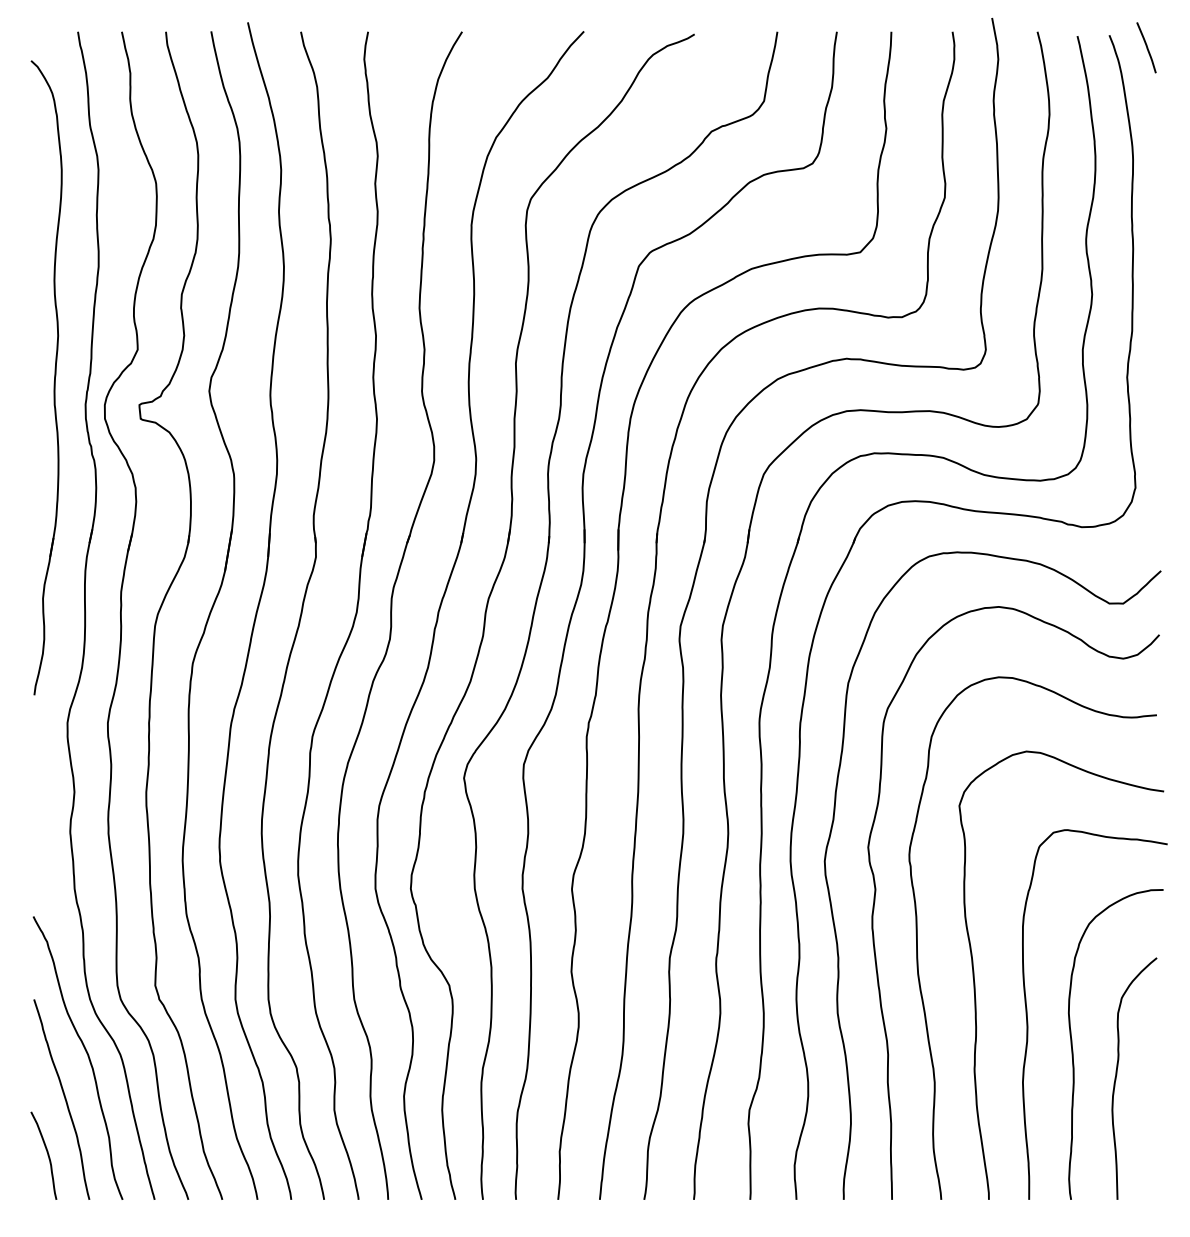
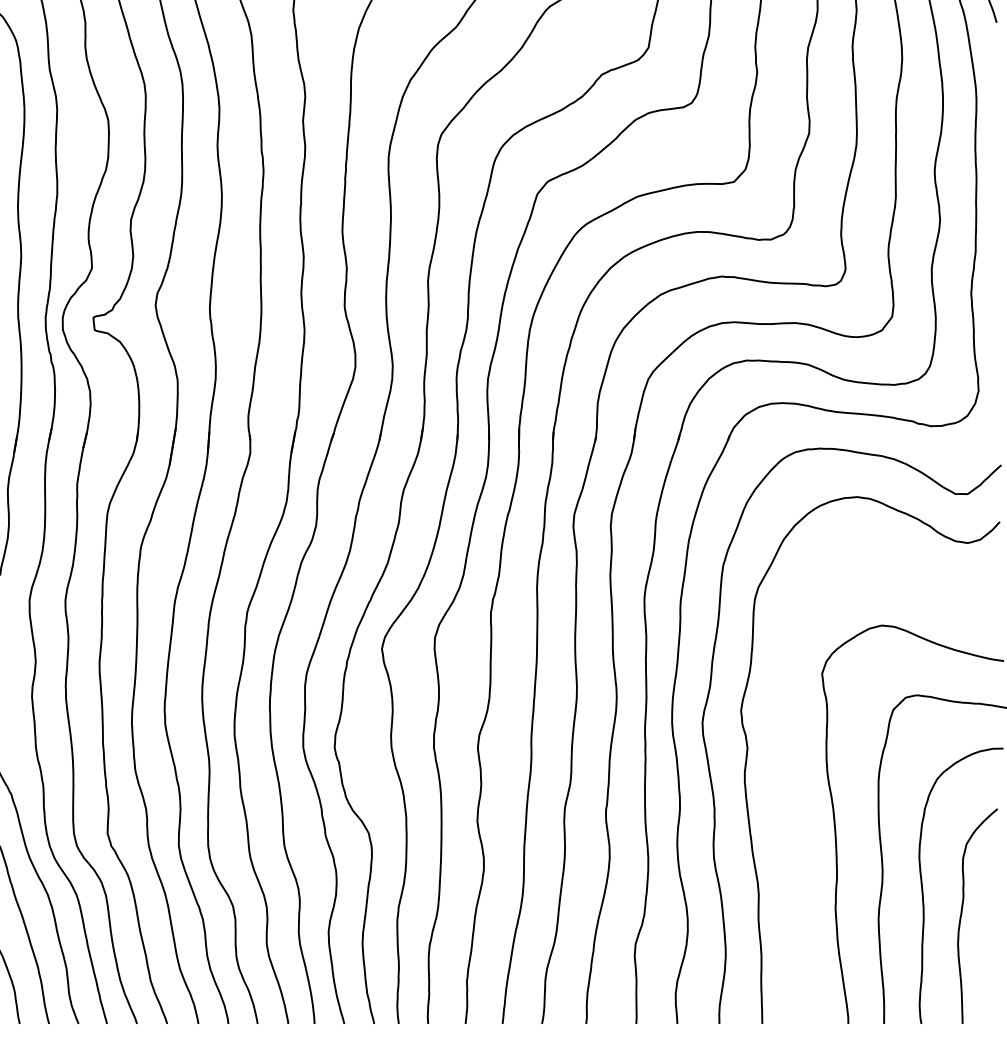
curve: (917, 937) -> (784, 790), removed

